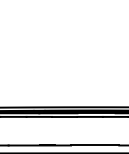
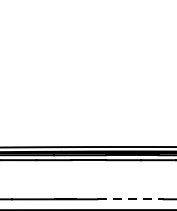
line: (95, 145) -> (130, 199), solid -> dashed

